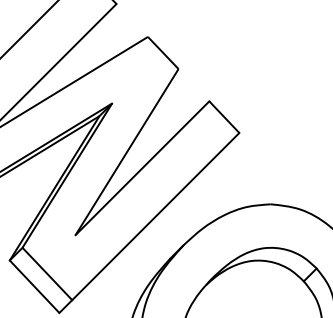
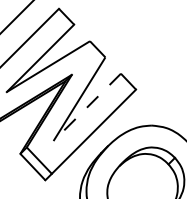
line: (142, 168) -> (87, 107), solid -> dashed

